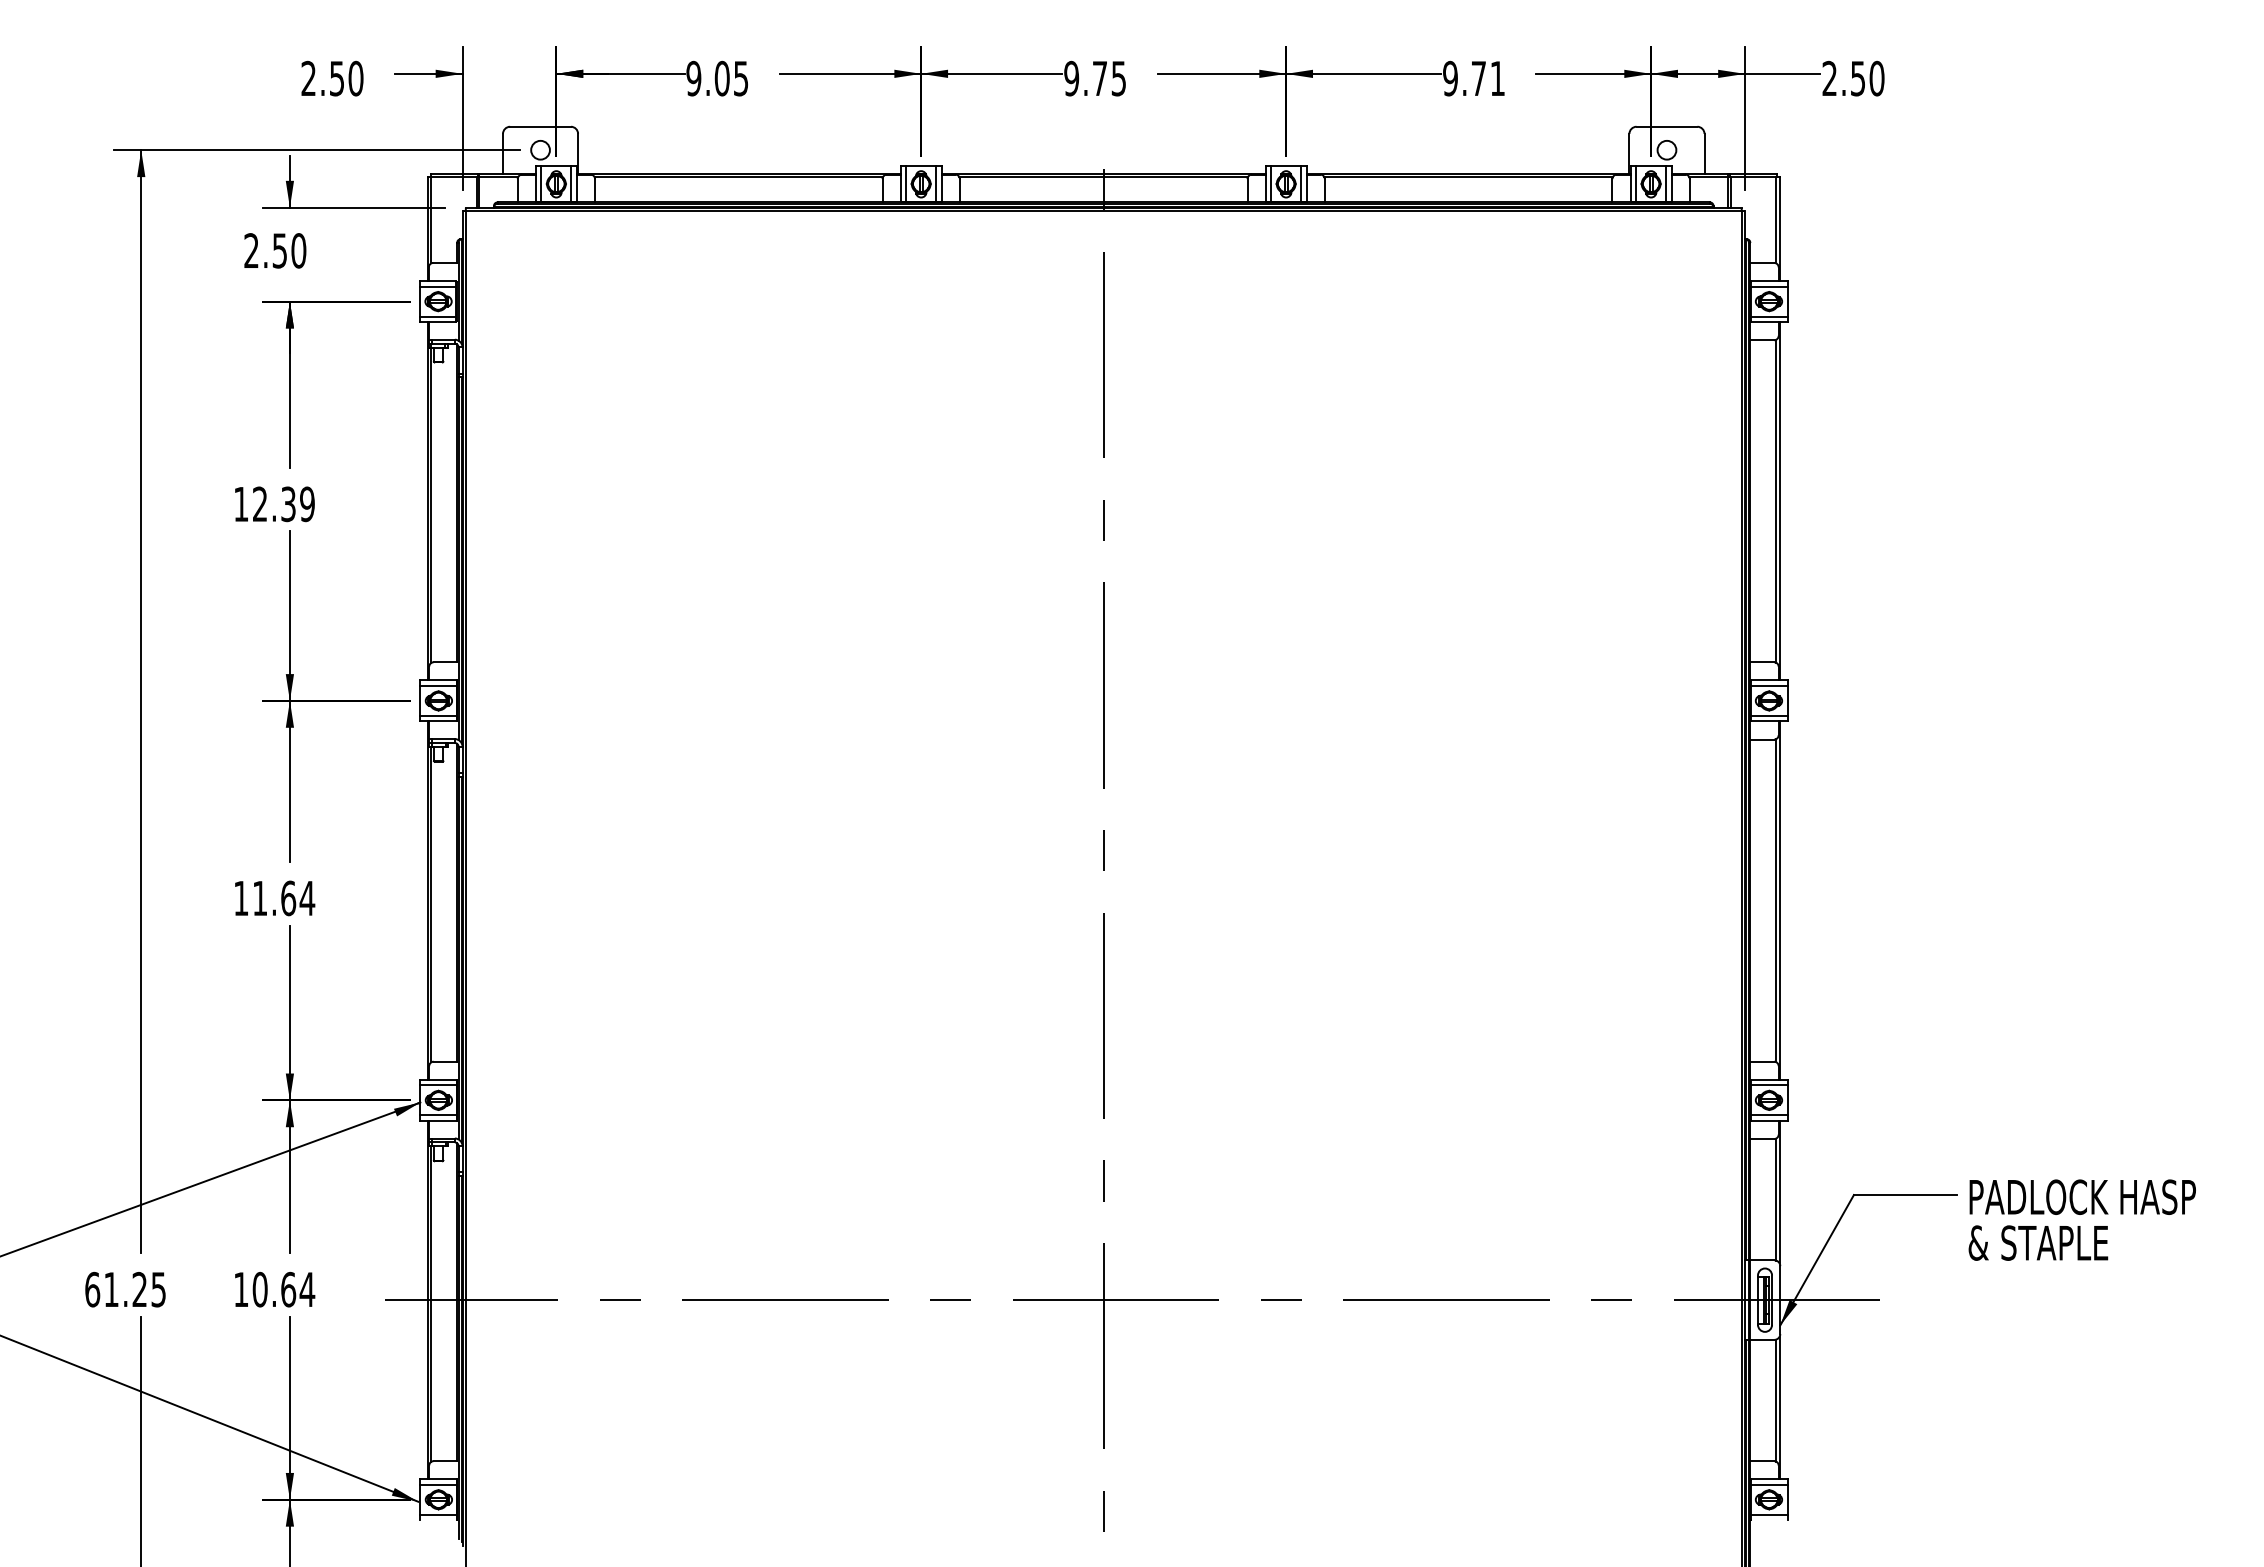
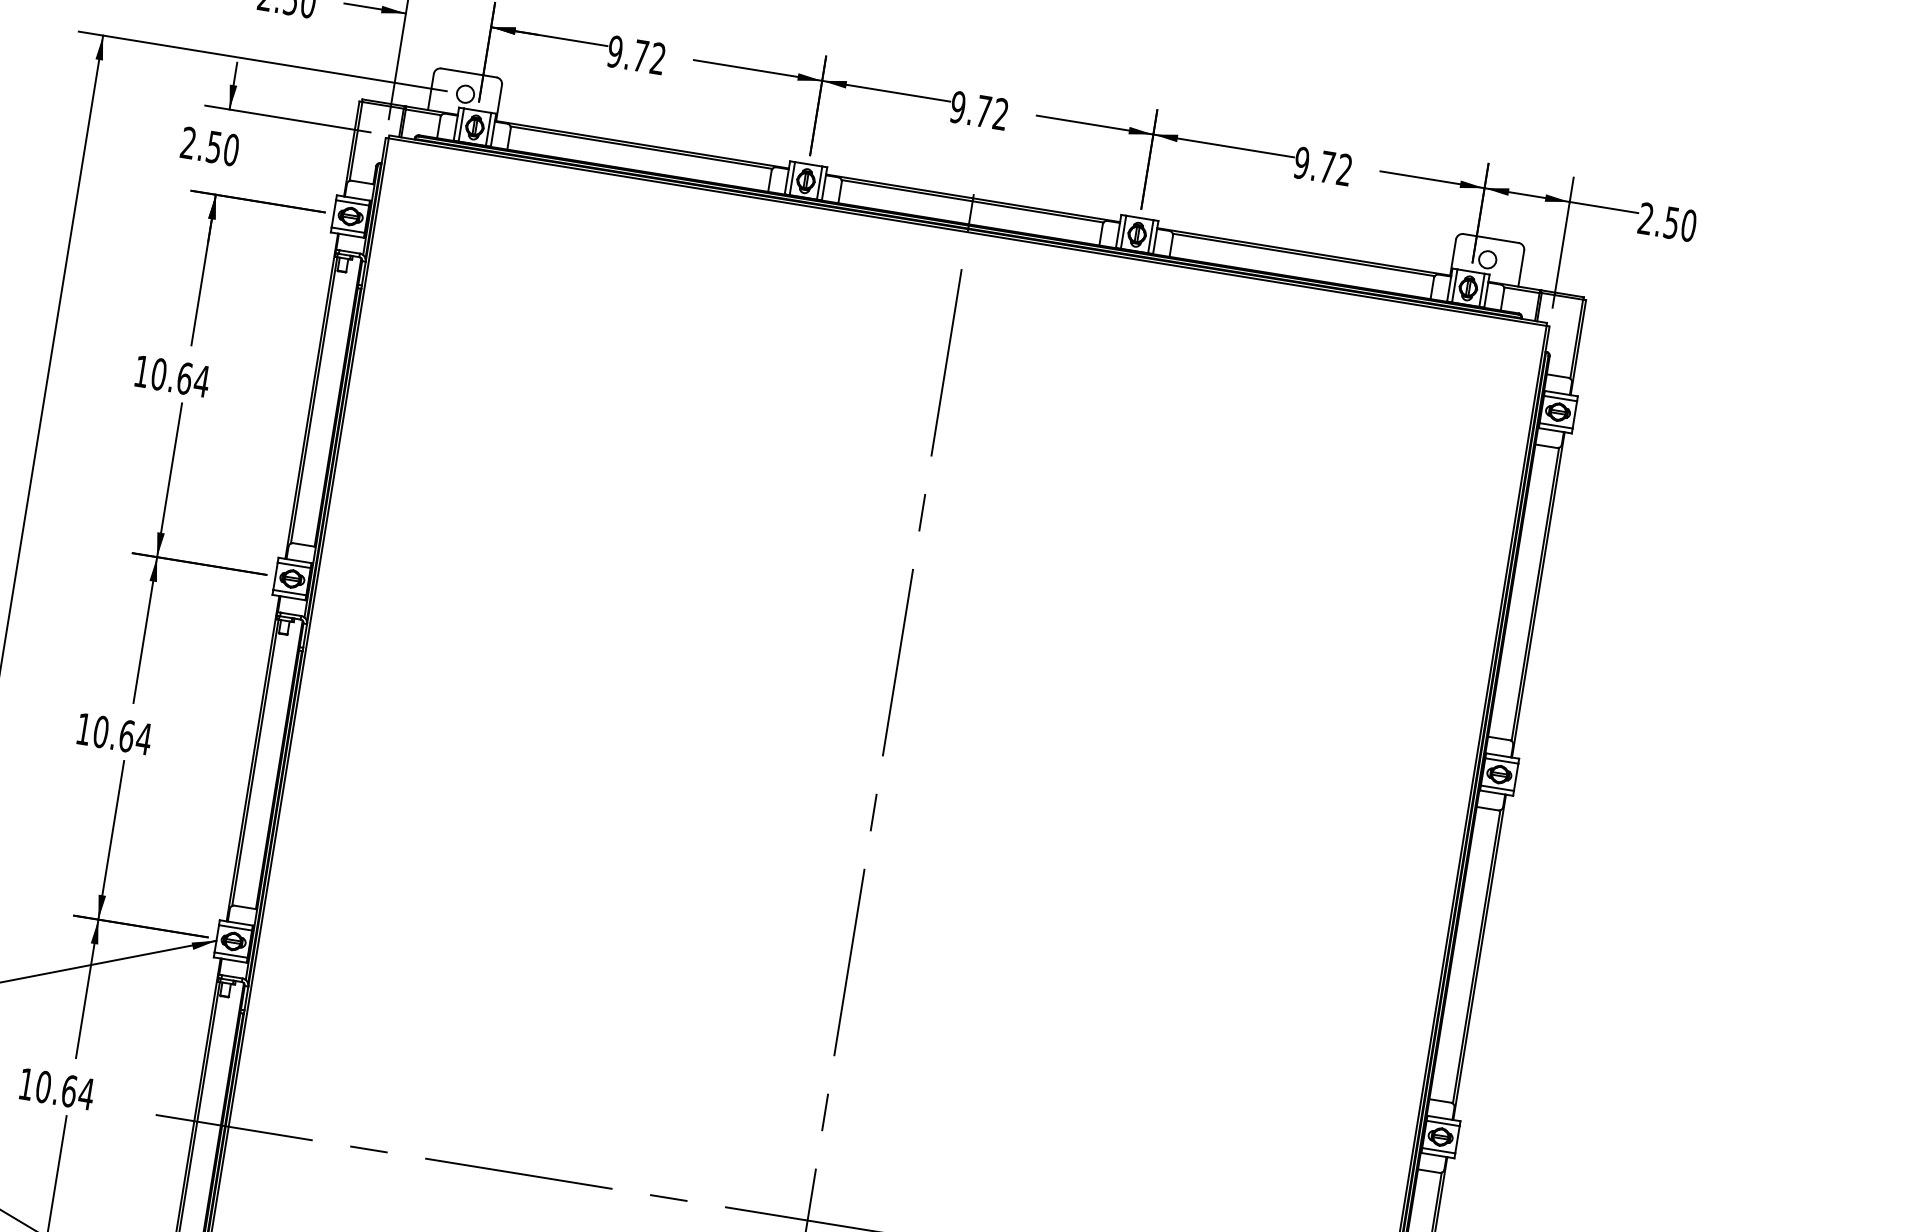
text: (1497, 77) -> (1344, 168), 9.71 -> 9.72
text: (731, 78) -> (649, 57), 9.05 -> 9.72
text: (1118, 78) -> (1000, 114), 9.75 -> 9.72
text: (283, 504) -> (180, 377), 12.39 -> 10.64
text: (259, 898) -> (100, 731), 11.64 -> 10.64

